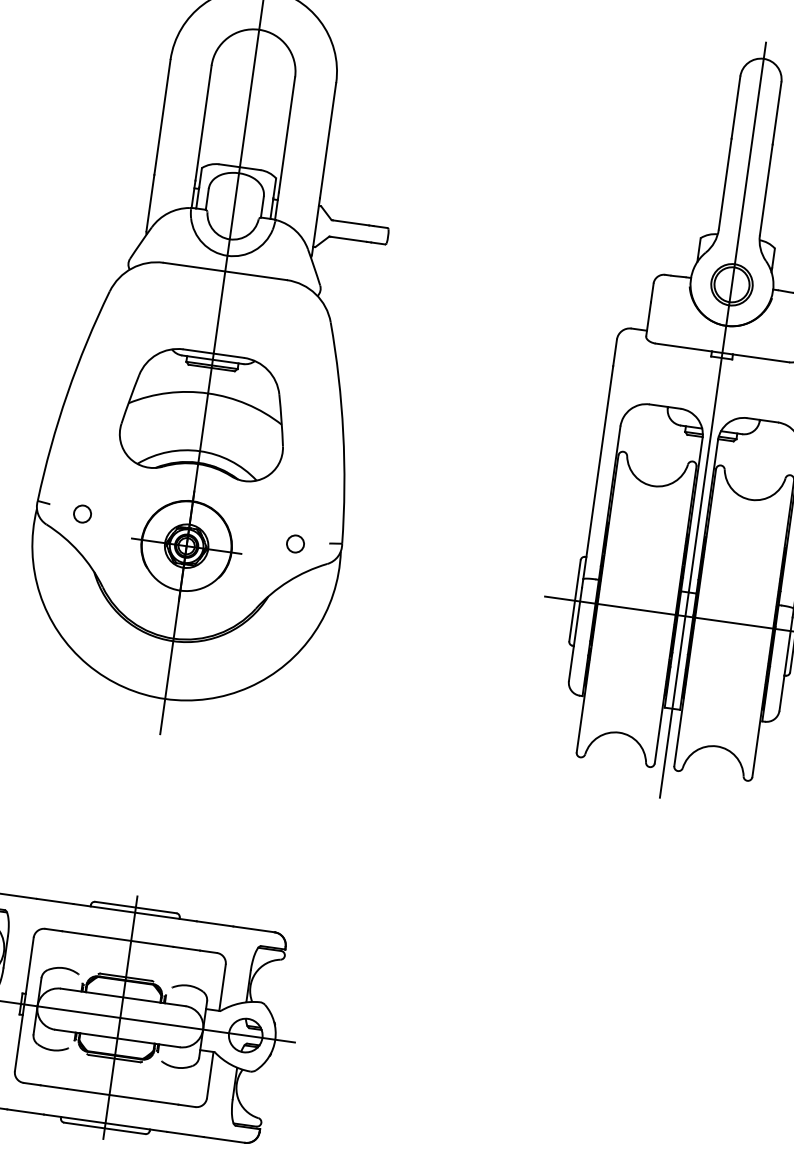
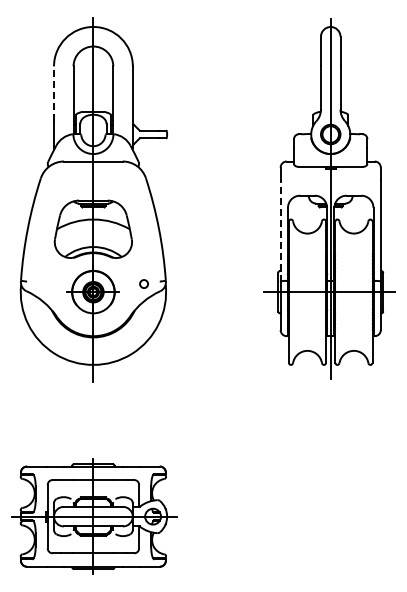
line: (163, 117) -> (54, 93), solid -> dashed
line: (598, 471) -> (280, 230), solid -> dashed
circle: (82, 512) -> (42, 283), removed

